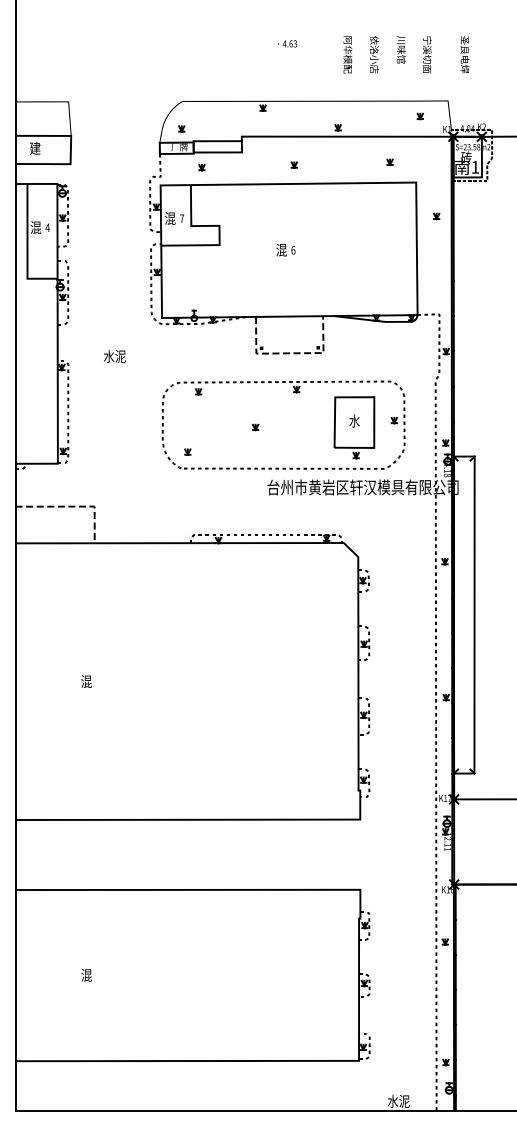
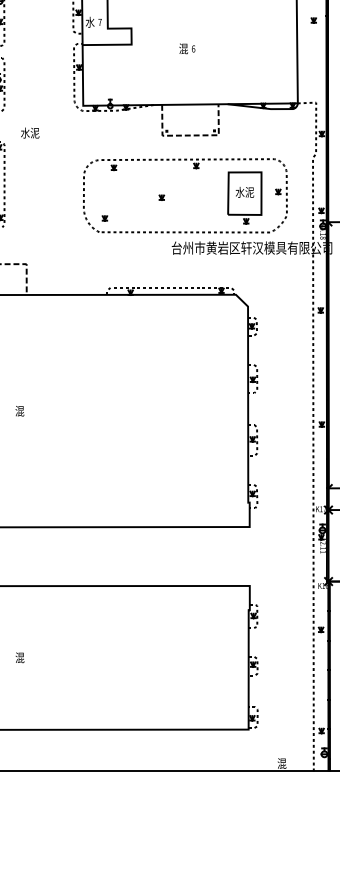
text: (170, 218) -> (90, 22), 混 -> 水
text: (114, 356) -> (29, 133), moved
text: (354, 420) -> (244, 191), 水 -> 水泥
text: (398, 1100) -> (281, 762), 水泥 -> 混

